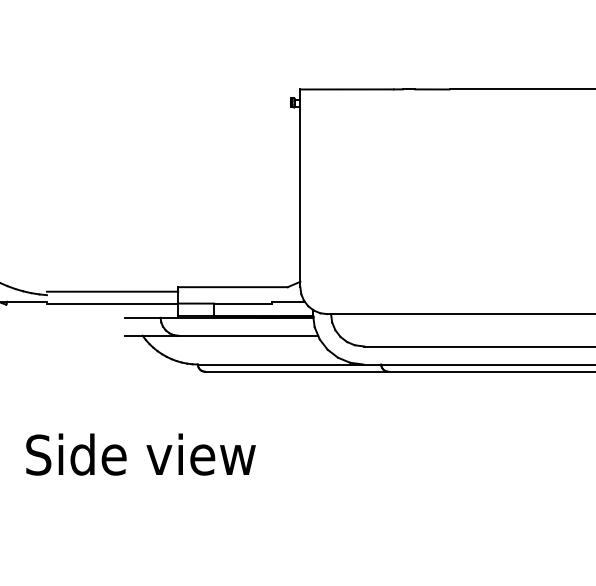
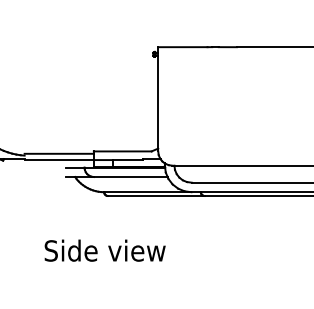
text: (139, 454) -> (104, 250), moved

